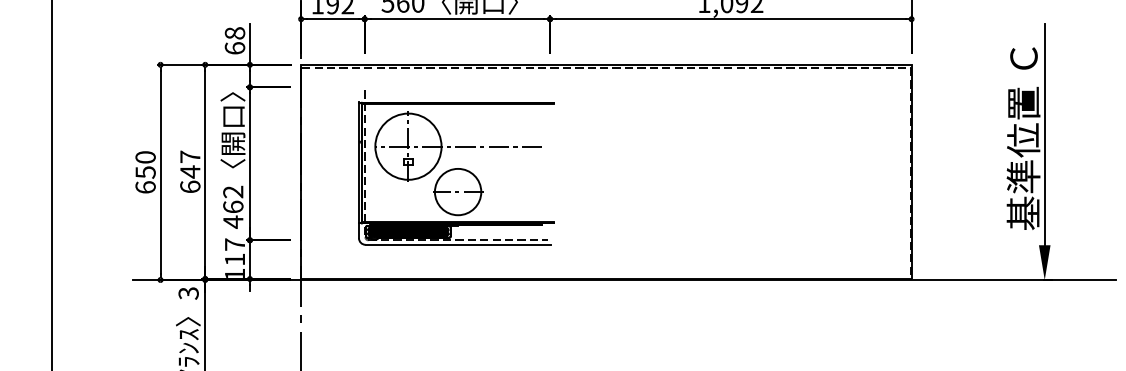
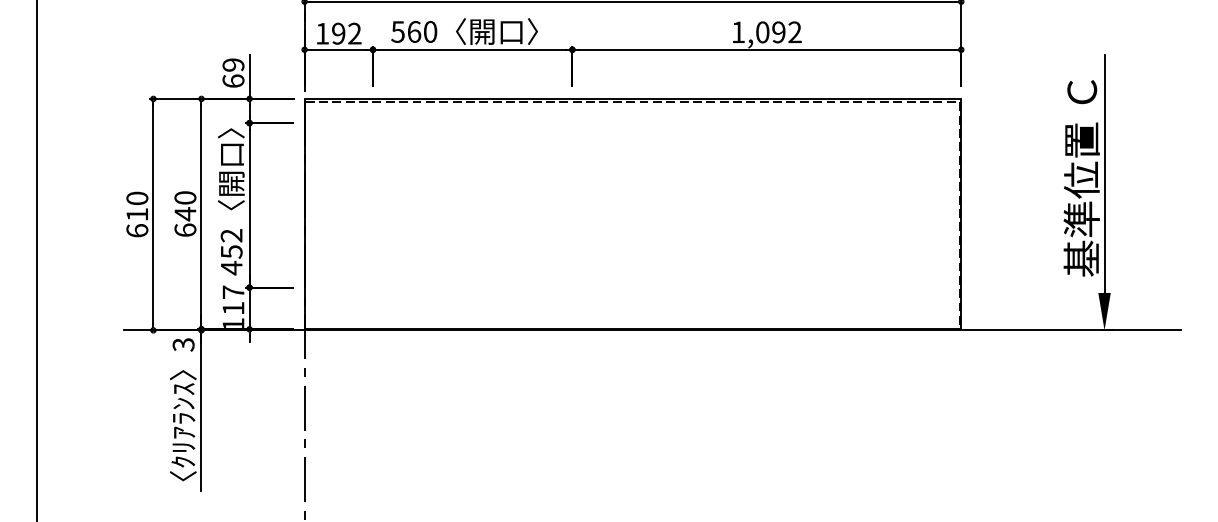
text: (235, 32) -> (233, 64), 68 -> 69
text: (190, 156) -> (185, 197), 647 -> 640
part: (456, 167) -> (471, 209), removed
text: (145, 172) -> (137, 214), 650 -> 610
text: (233, 206) -> (231, 251), 462 -> 452

